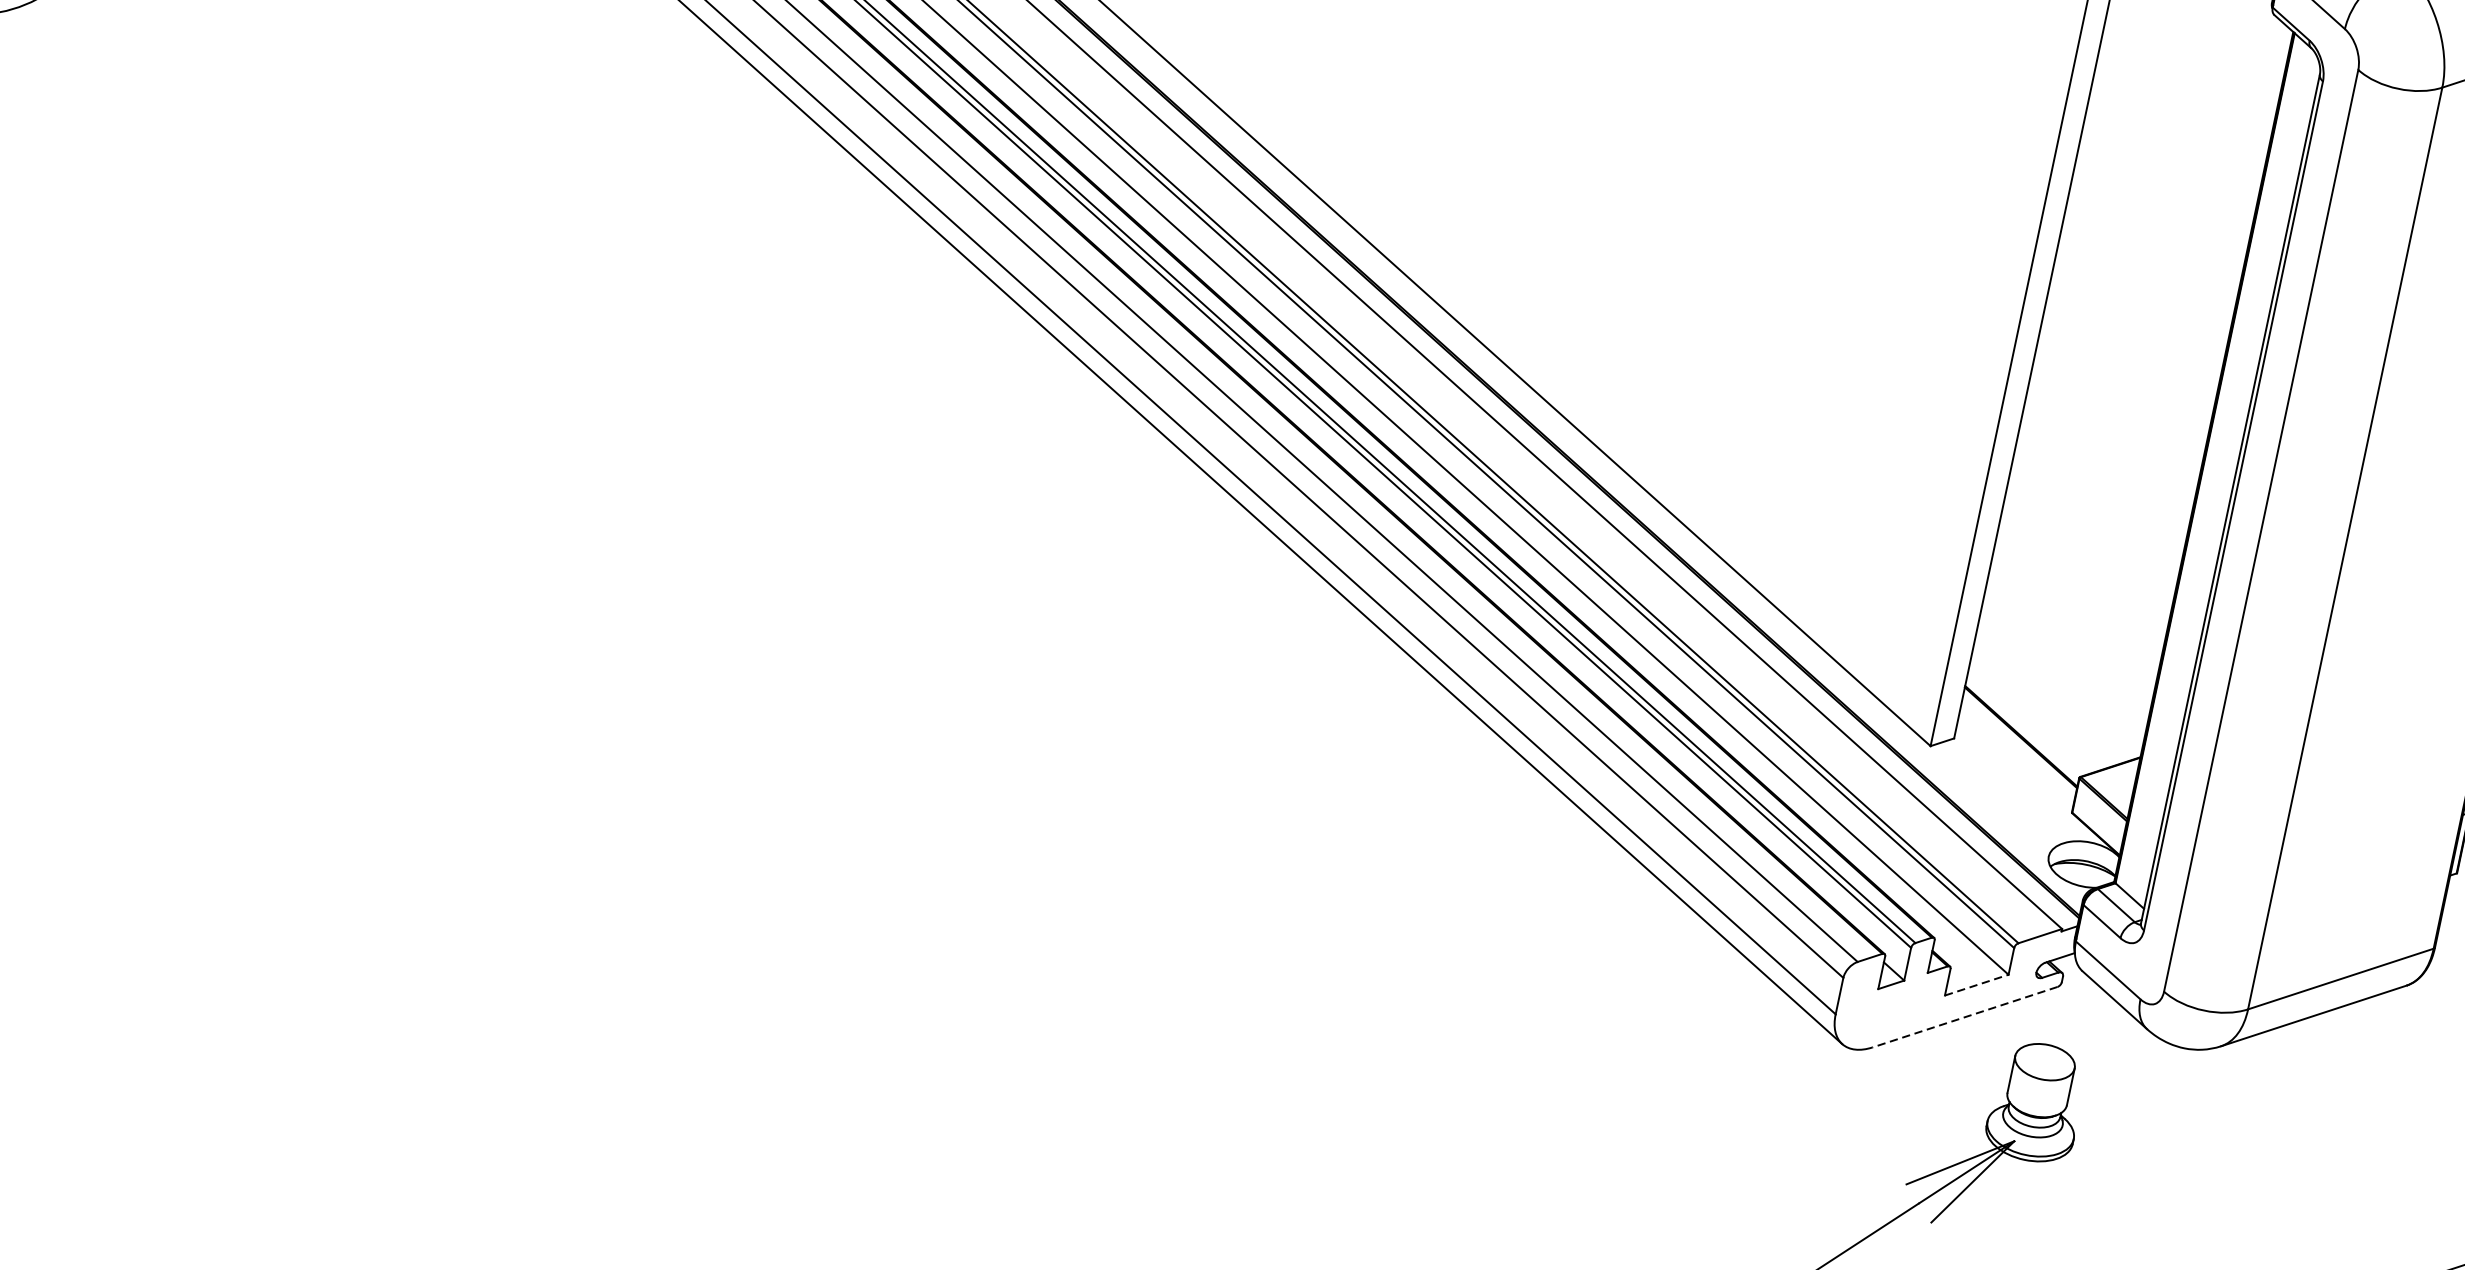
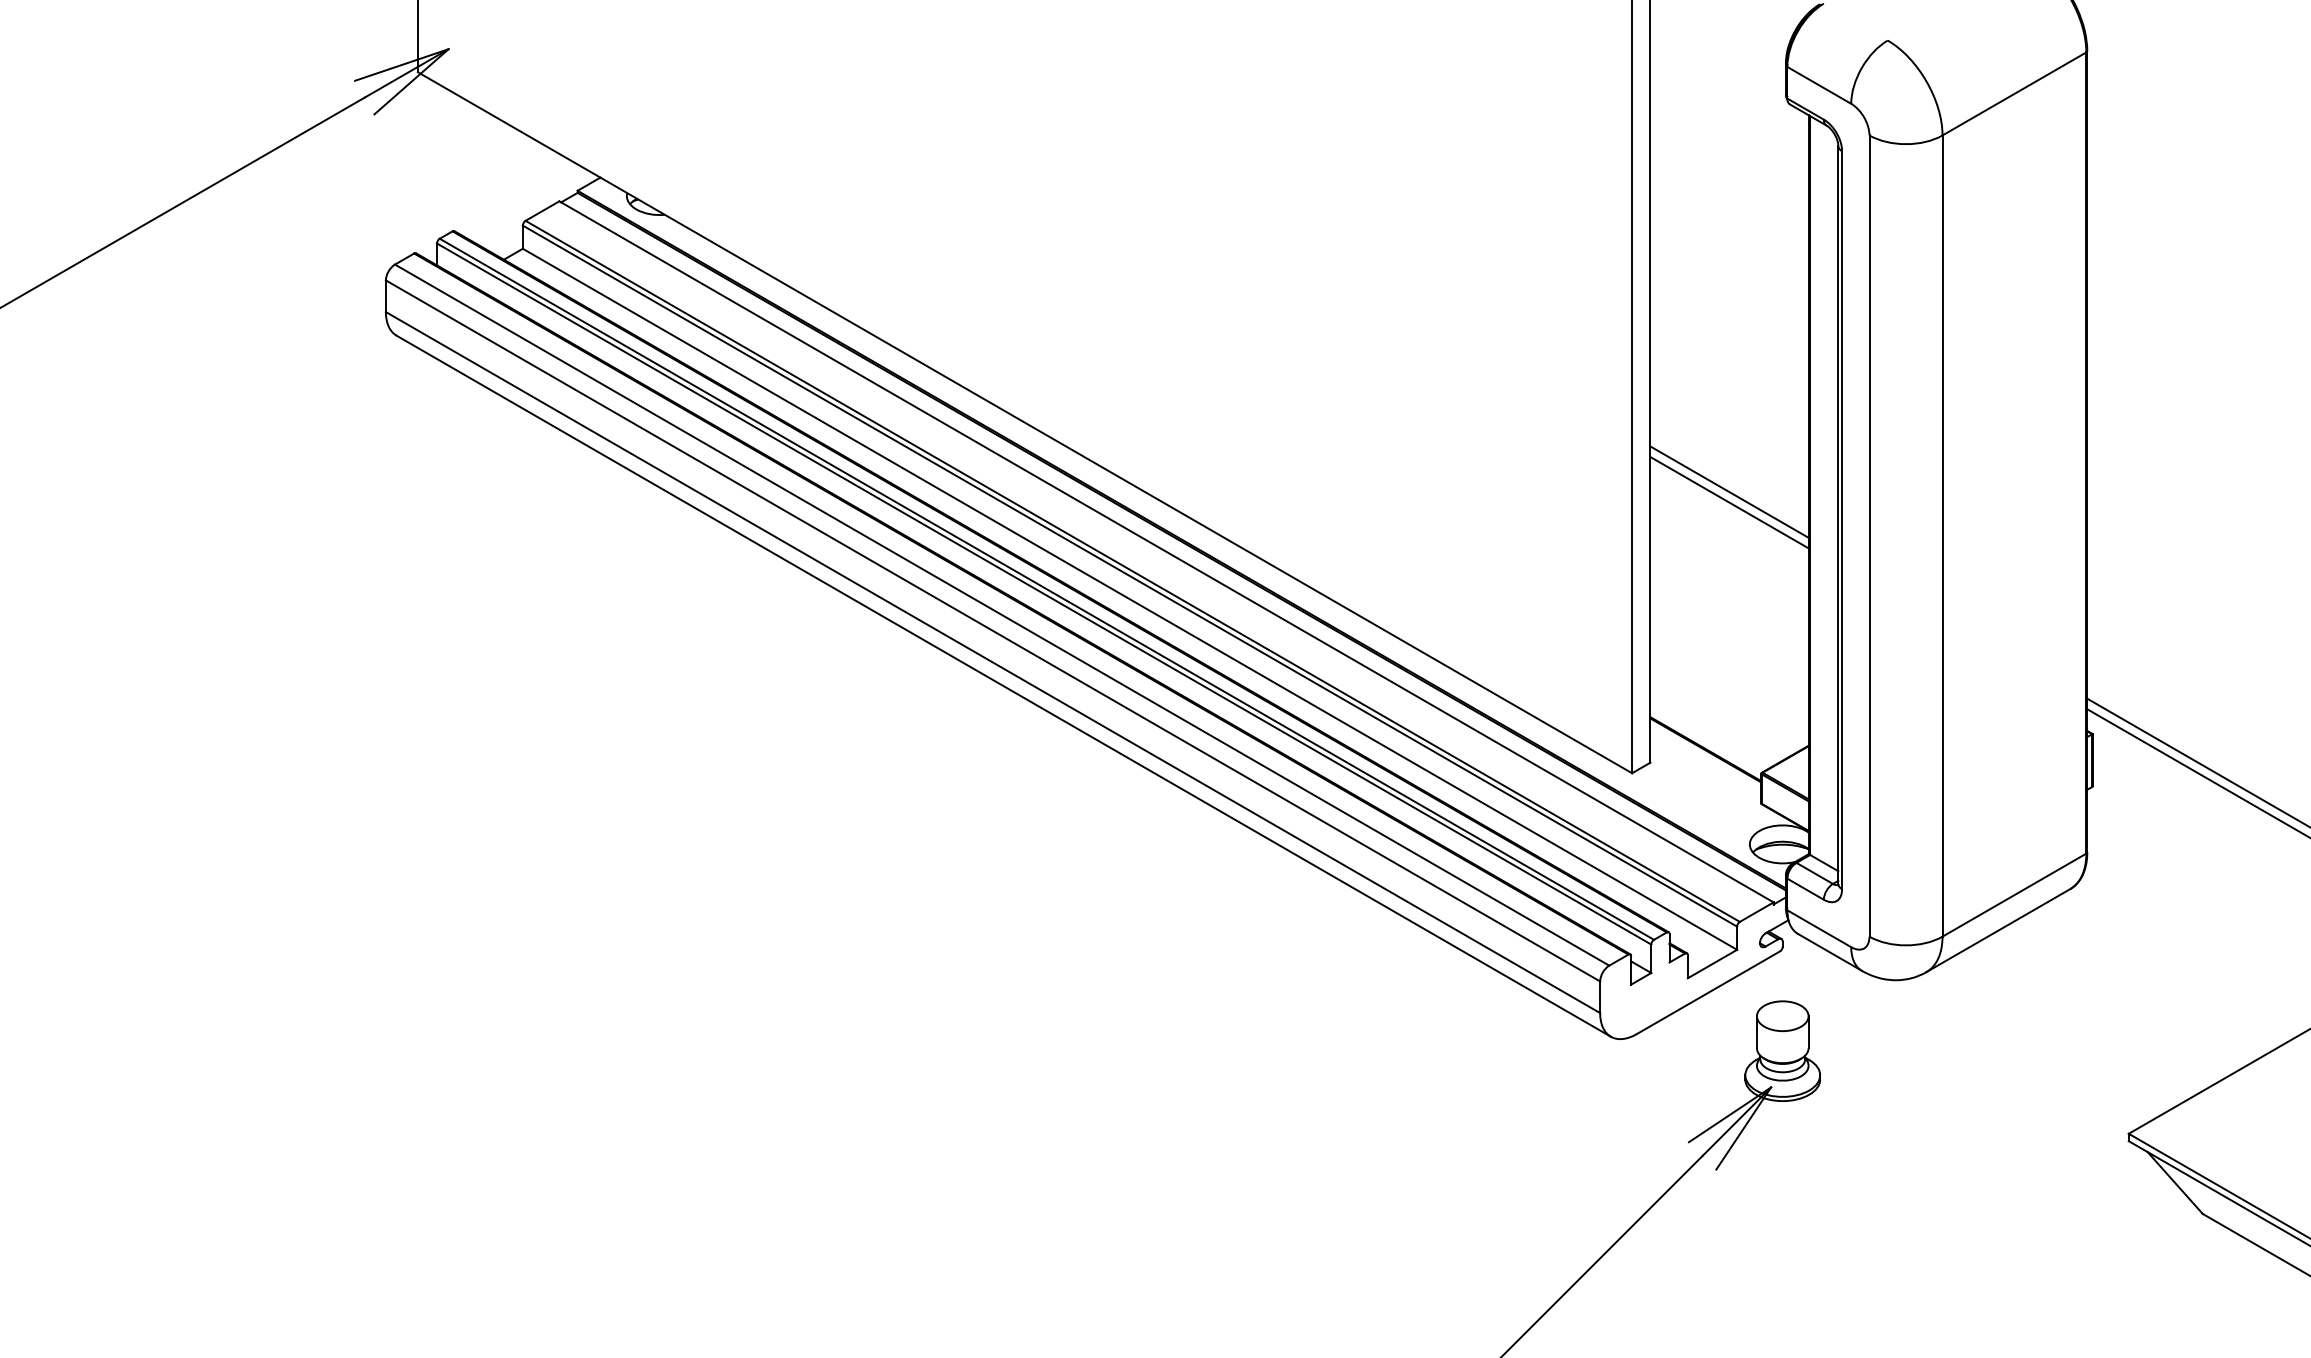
line: (2110, 445) -> (1729, 491), added
line: (2108, 458) -> (1729, 502), added
line: (1976, 984) -> (1712, 963), dashed -> solid
line: (1965, 1016) -> (1708, 992), dashed -> solid

